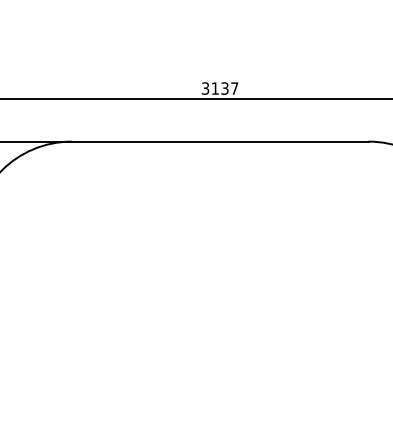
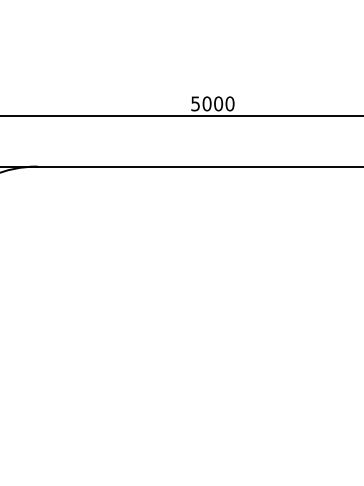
text: (220, 88) -> (213, 103), 3137 -> 5000

